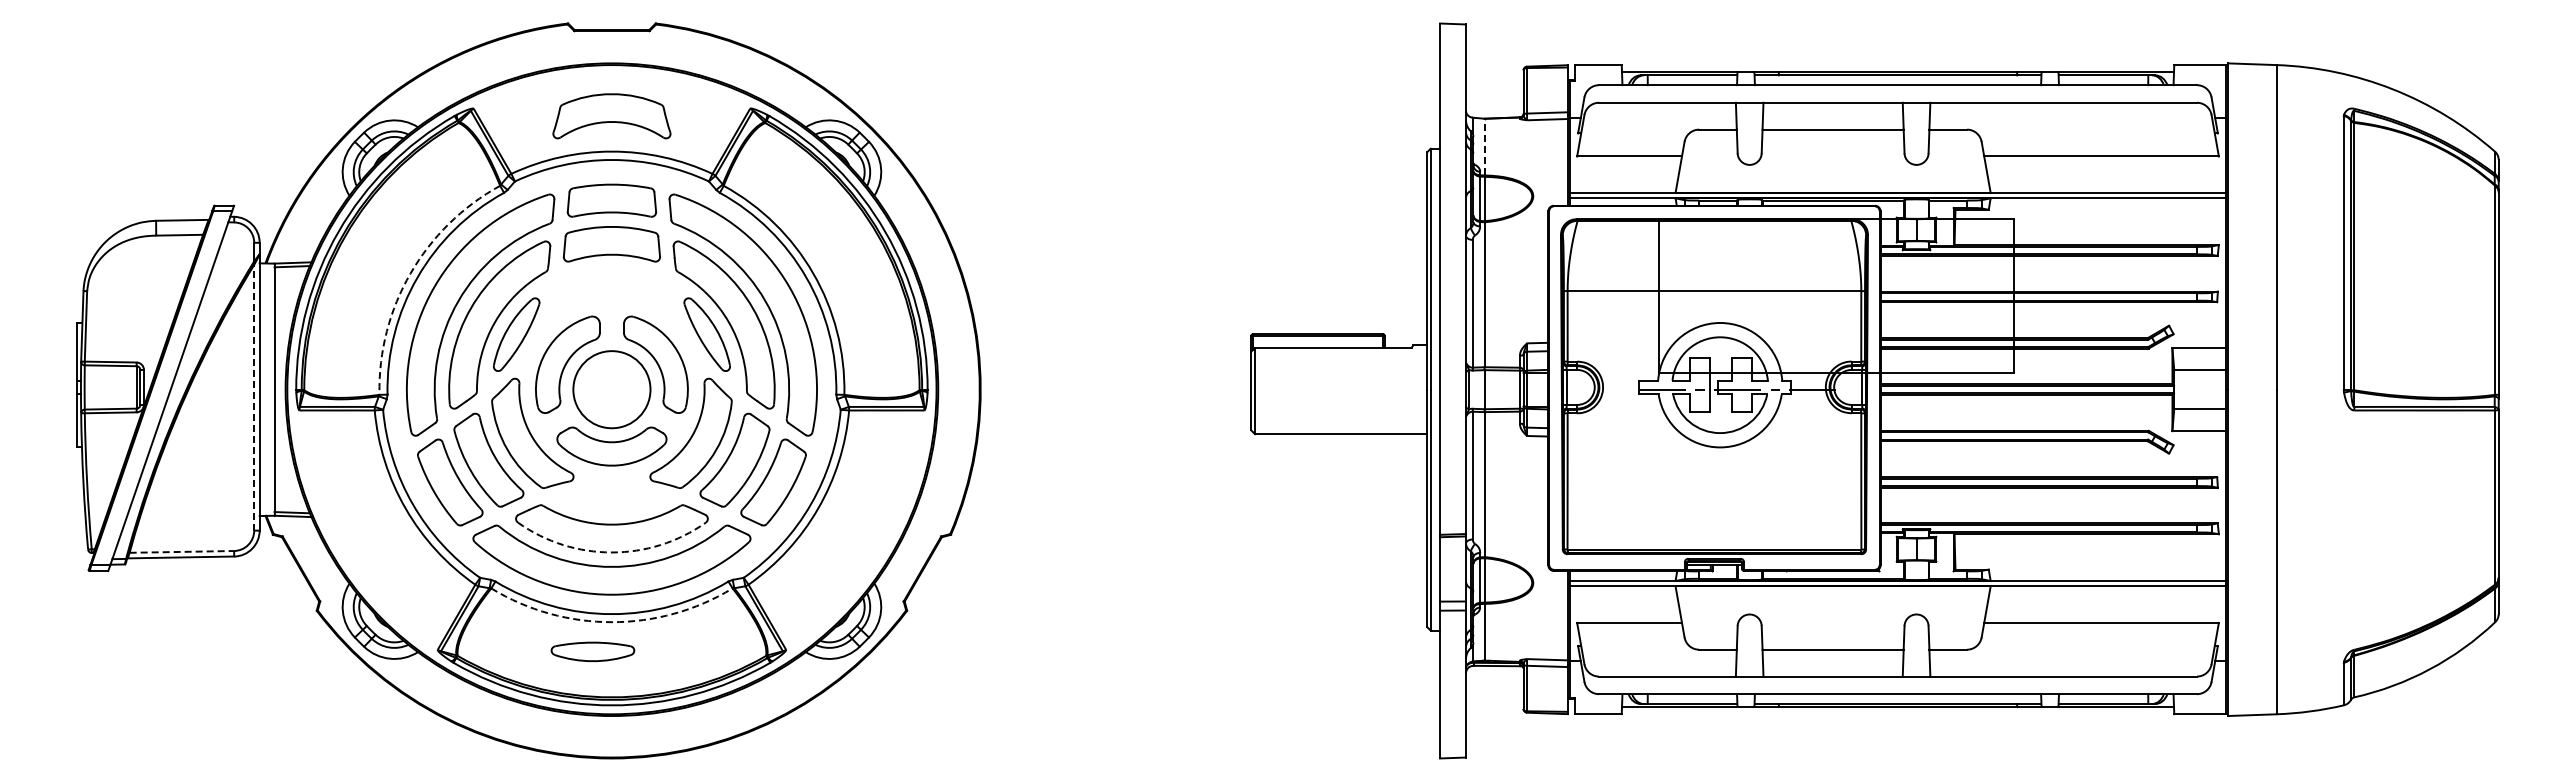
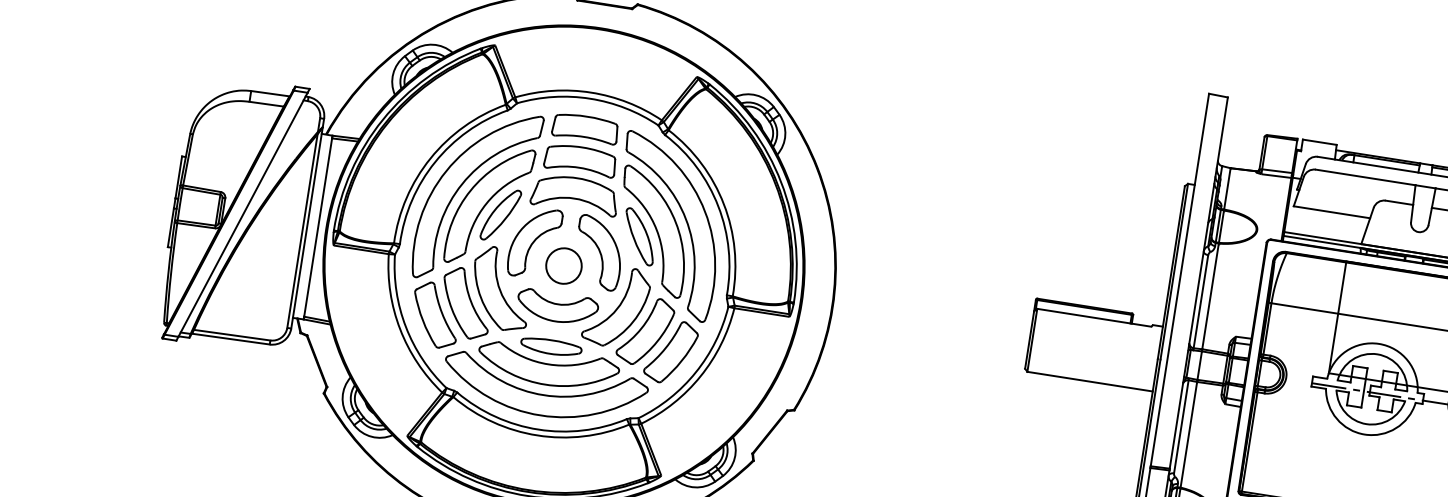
part: (611, 116) -> (574, 194), moved
line: (1484, 146) -> (1227, 188), dashed -> solid
arc: (410, 273) -> (430, 158), dashed -> solid
circle: (611, 389) -> (563, 265), size x0.62
line: (254, 397) -> (302, 230), dashed -> solid
line: (182, 551) -> (232, 334), dashed -> solid
arc: (611, 552) -> (545, 384), dashed -> solid
arc: (611, 622) -> (537, 435), dashed -> solid
part: (592, 651) -> (551, 346), moved

